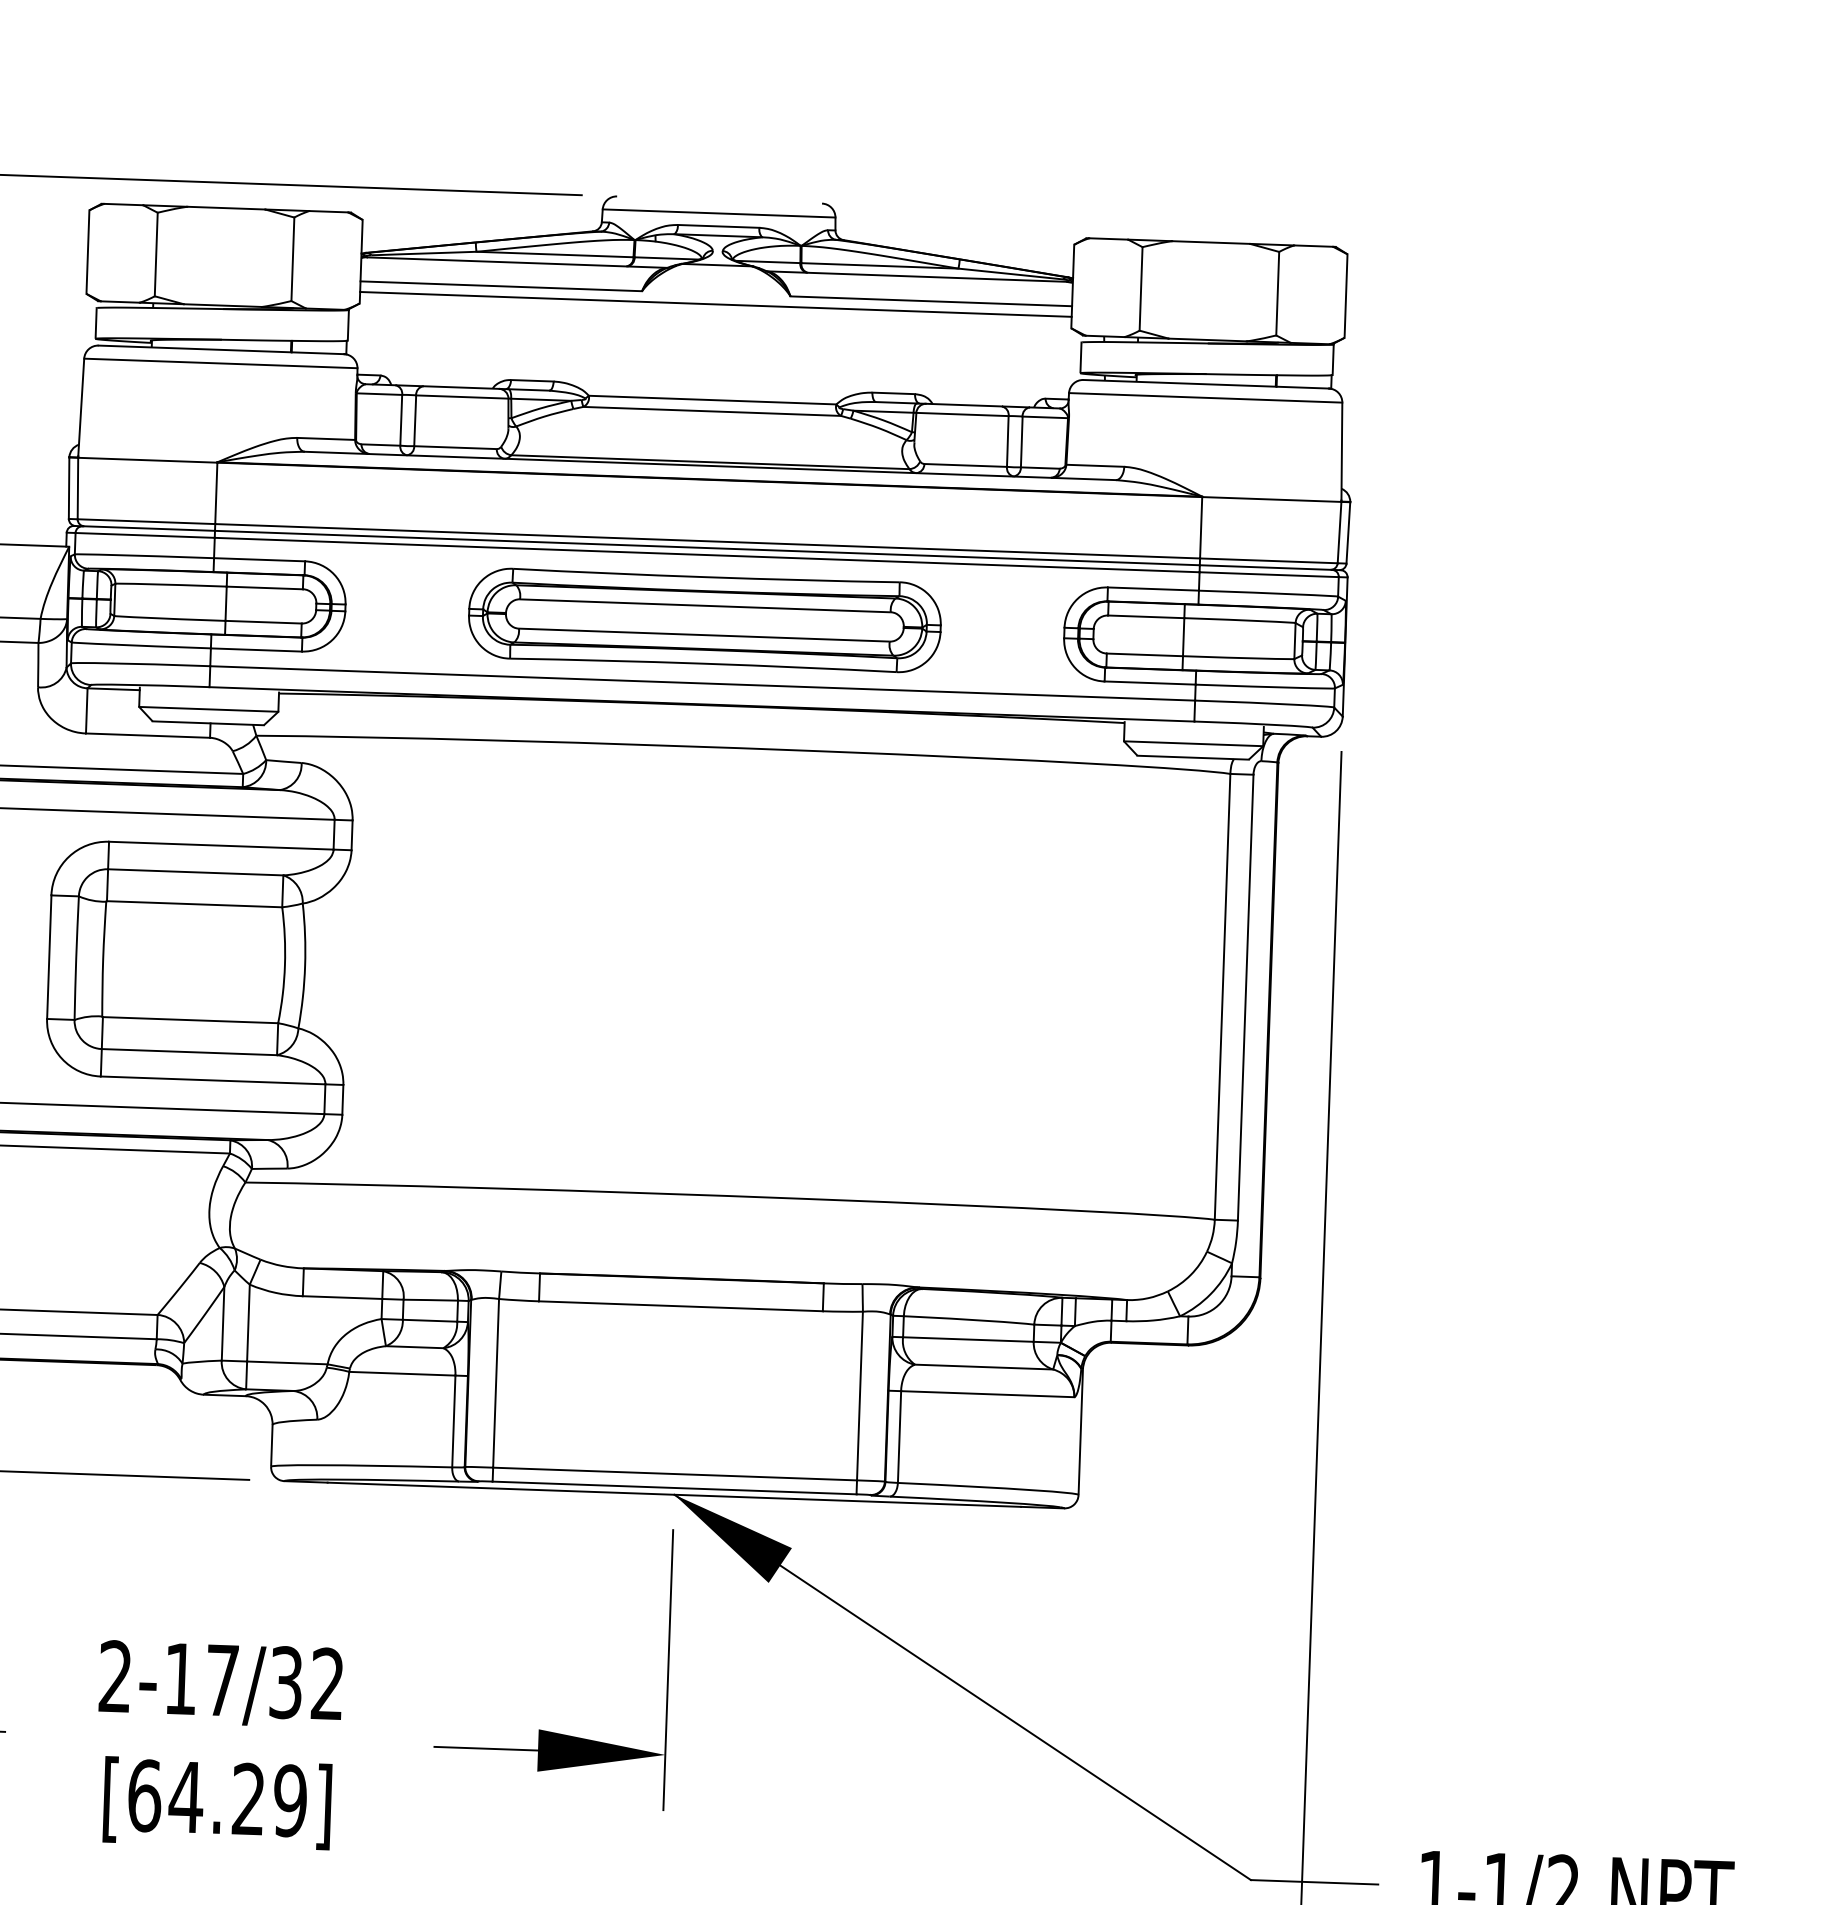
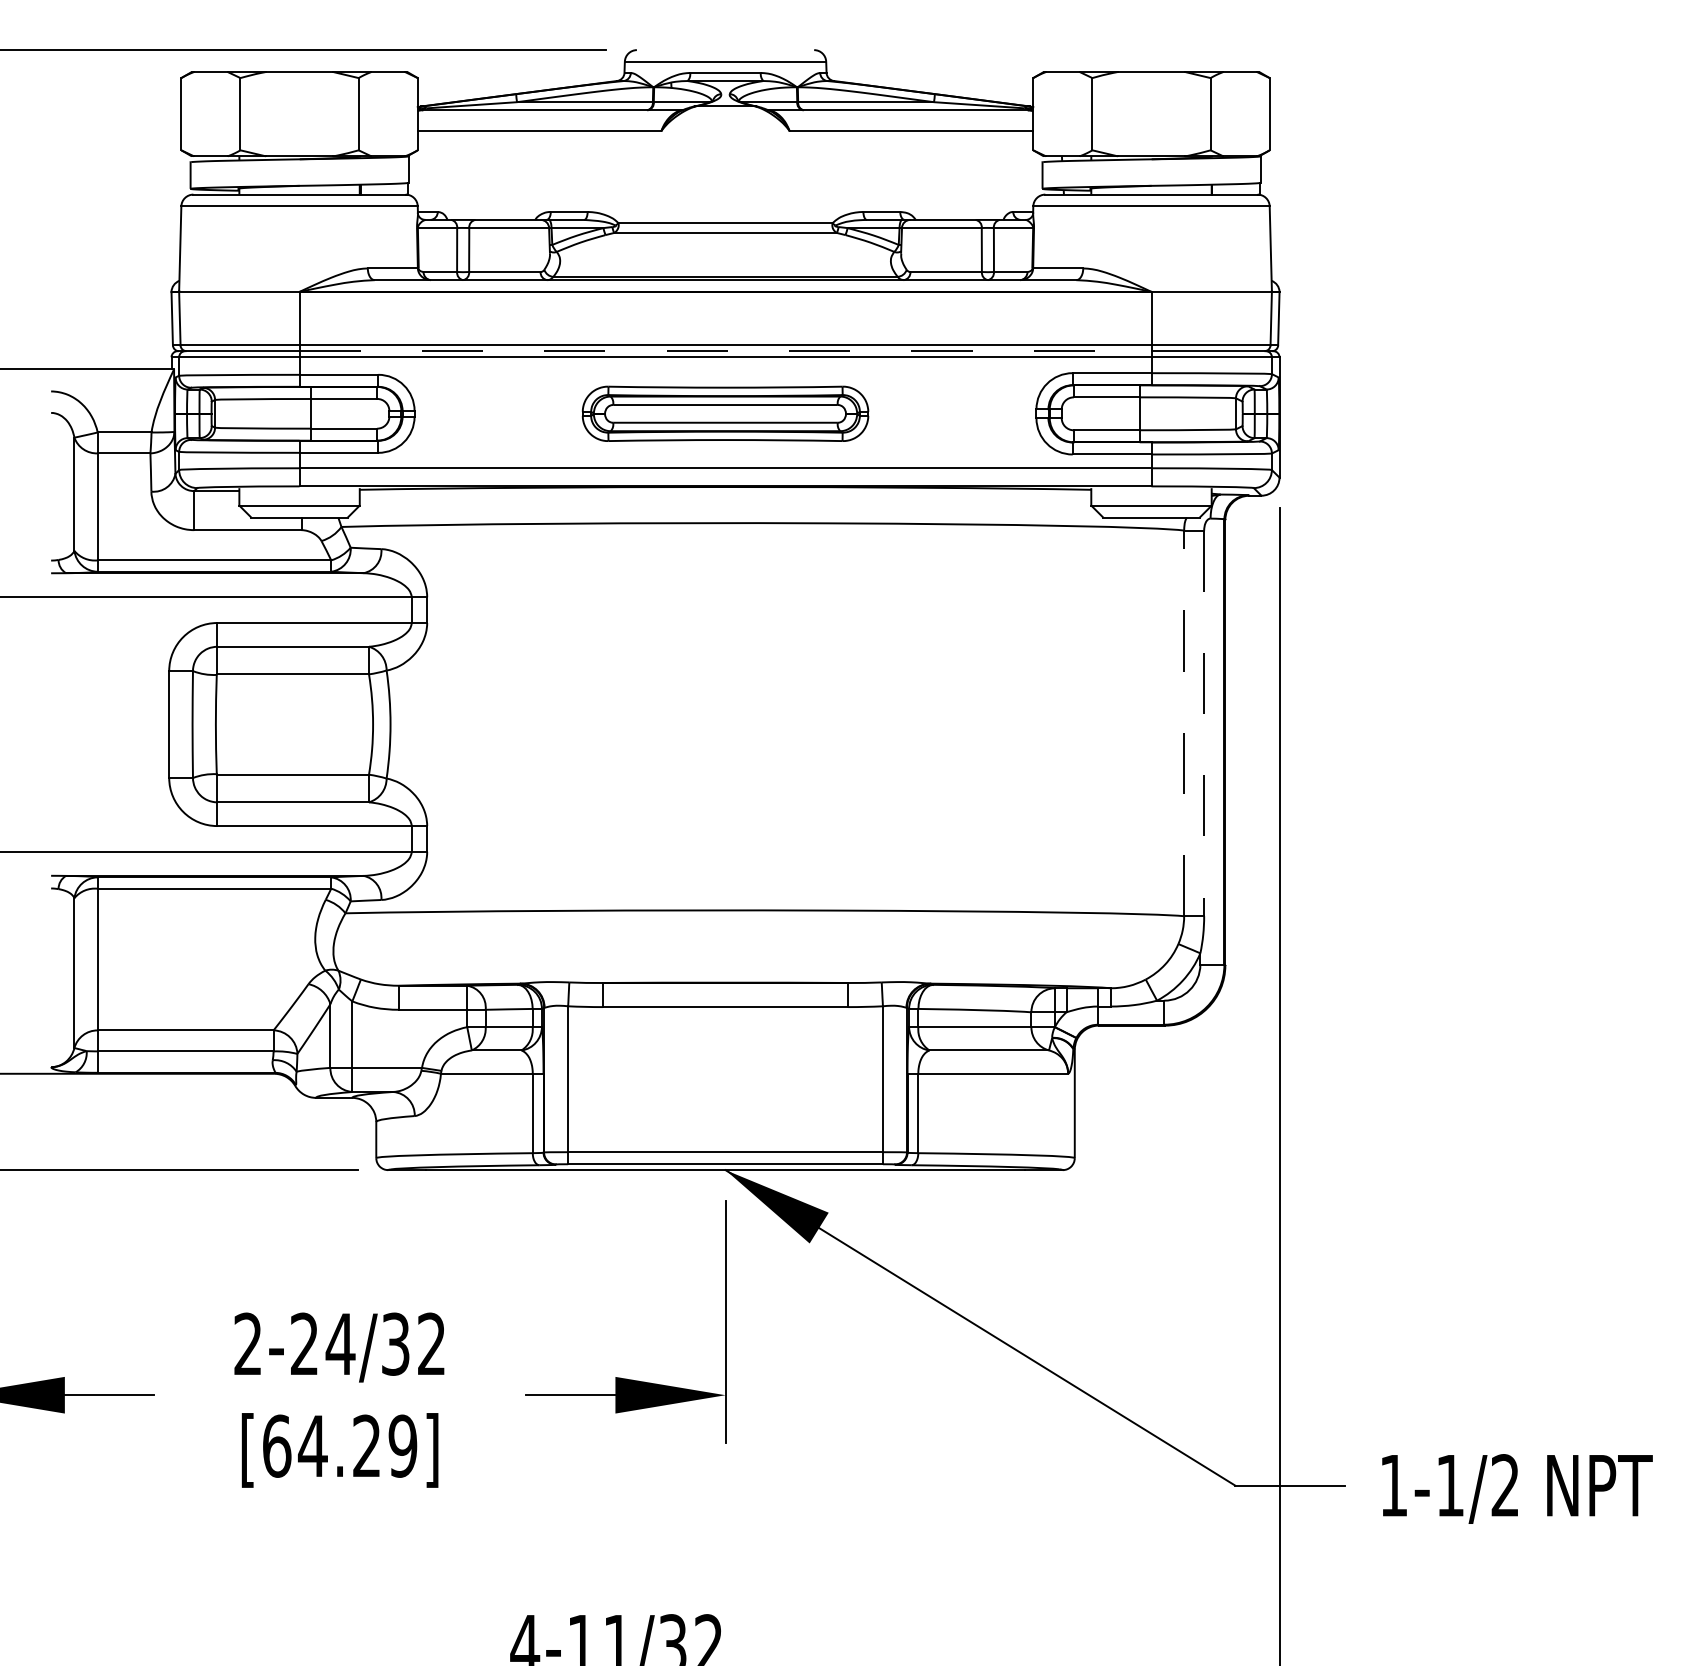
line: (715, 304) -> (725, 140), removed
line: (707, 548) -> (725, 351), solid -> dashed
part: (704, 620) -> (725, 413), size x0.7
line: (1222, 996) -> (1184, 723), solid -> dashed
line: (1246, 997) -> (1204, 723), solid -> dashed
text: (202, 1678) -> (323, 1343), 2-17/32 -> 2-24/32

